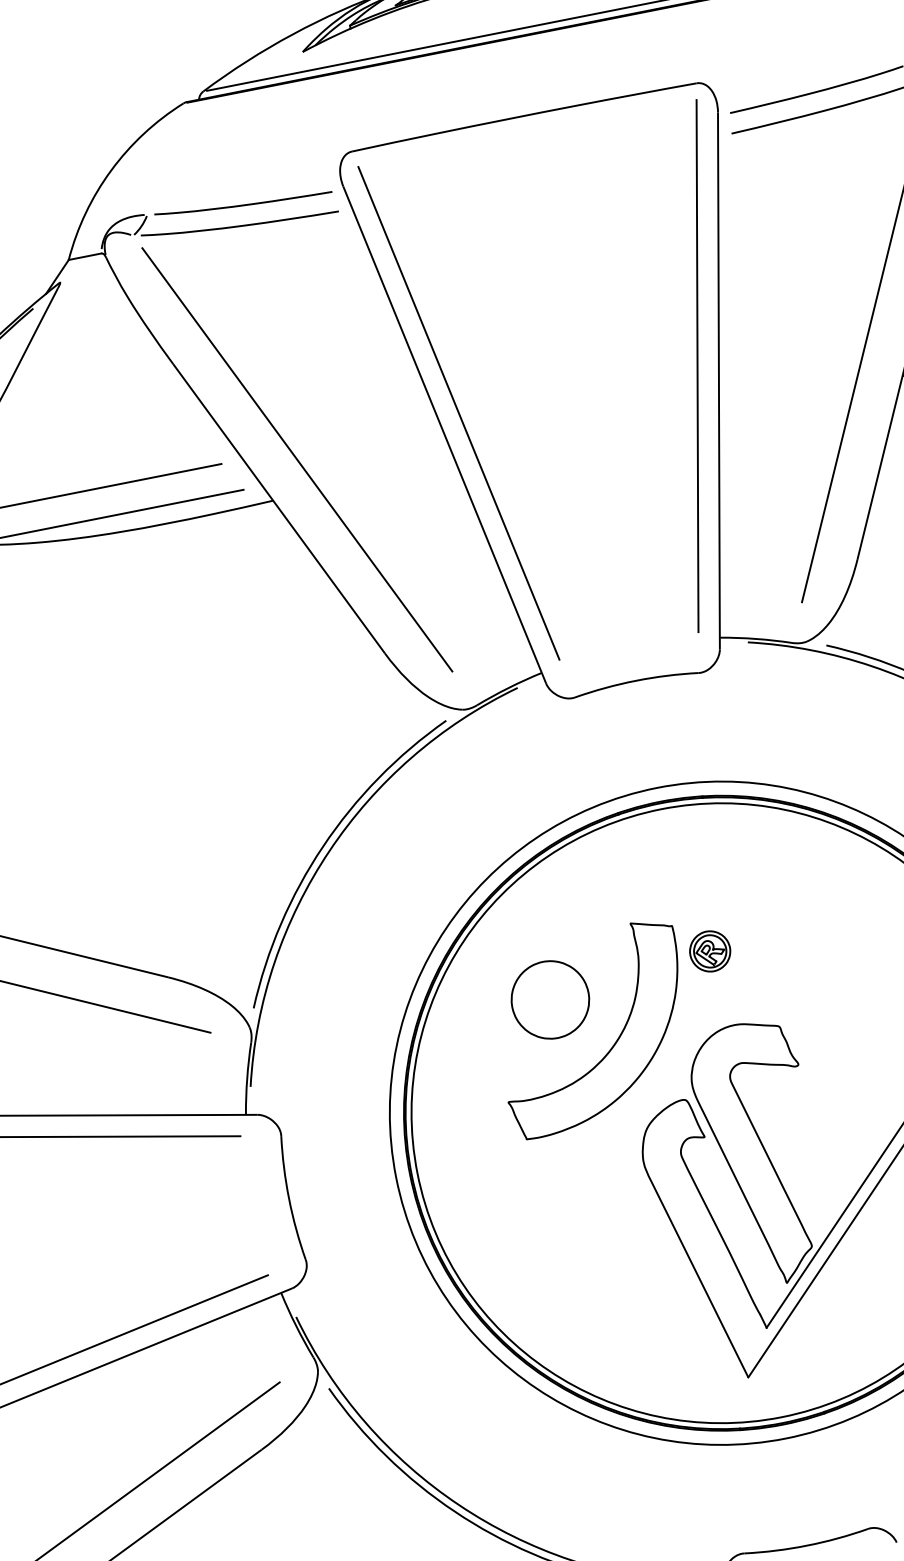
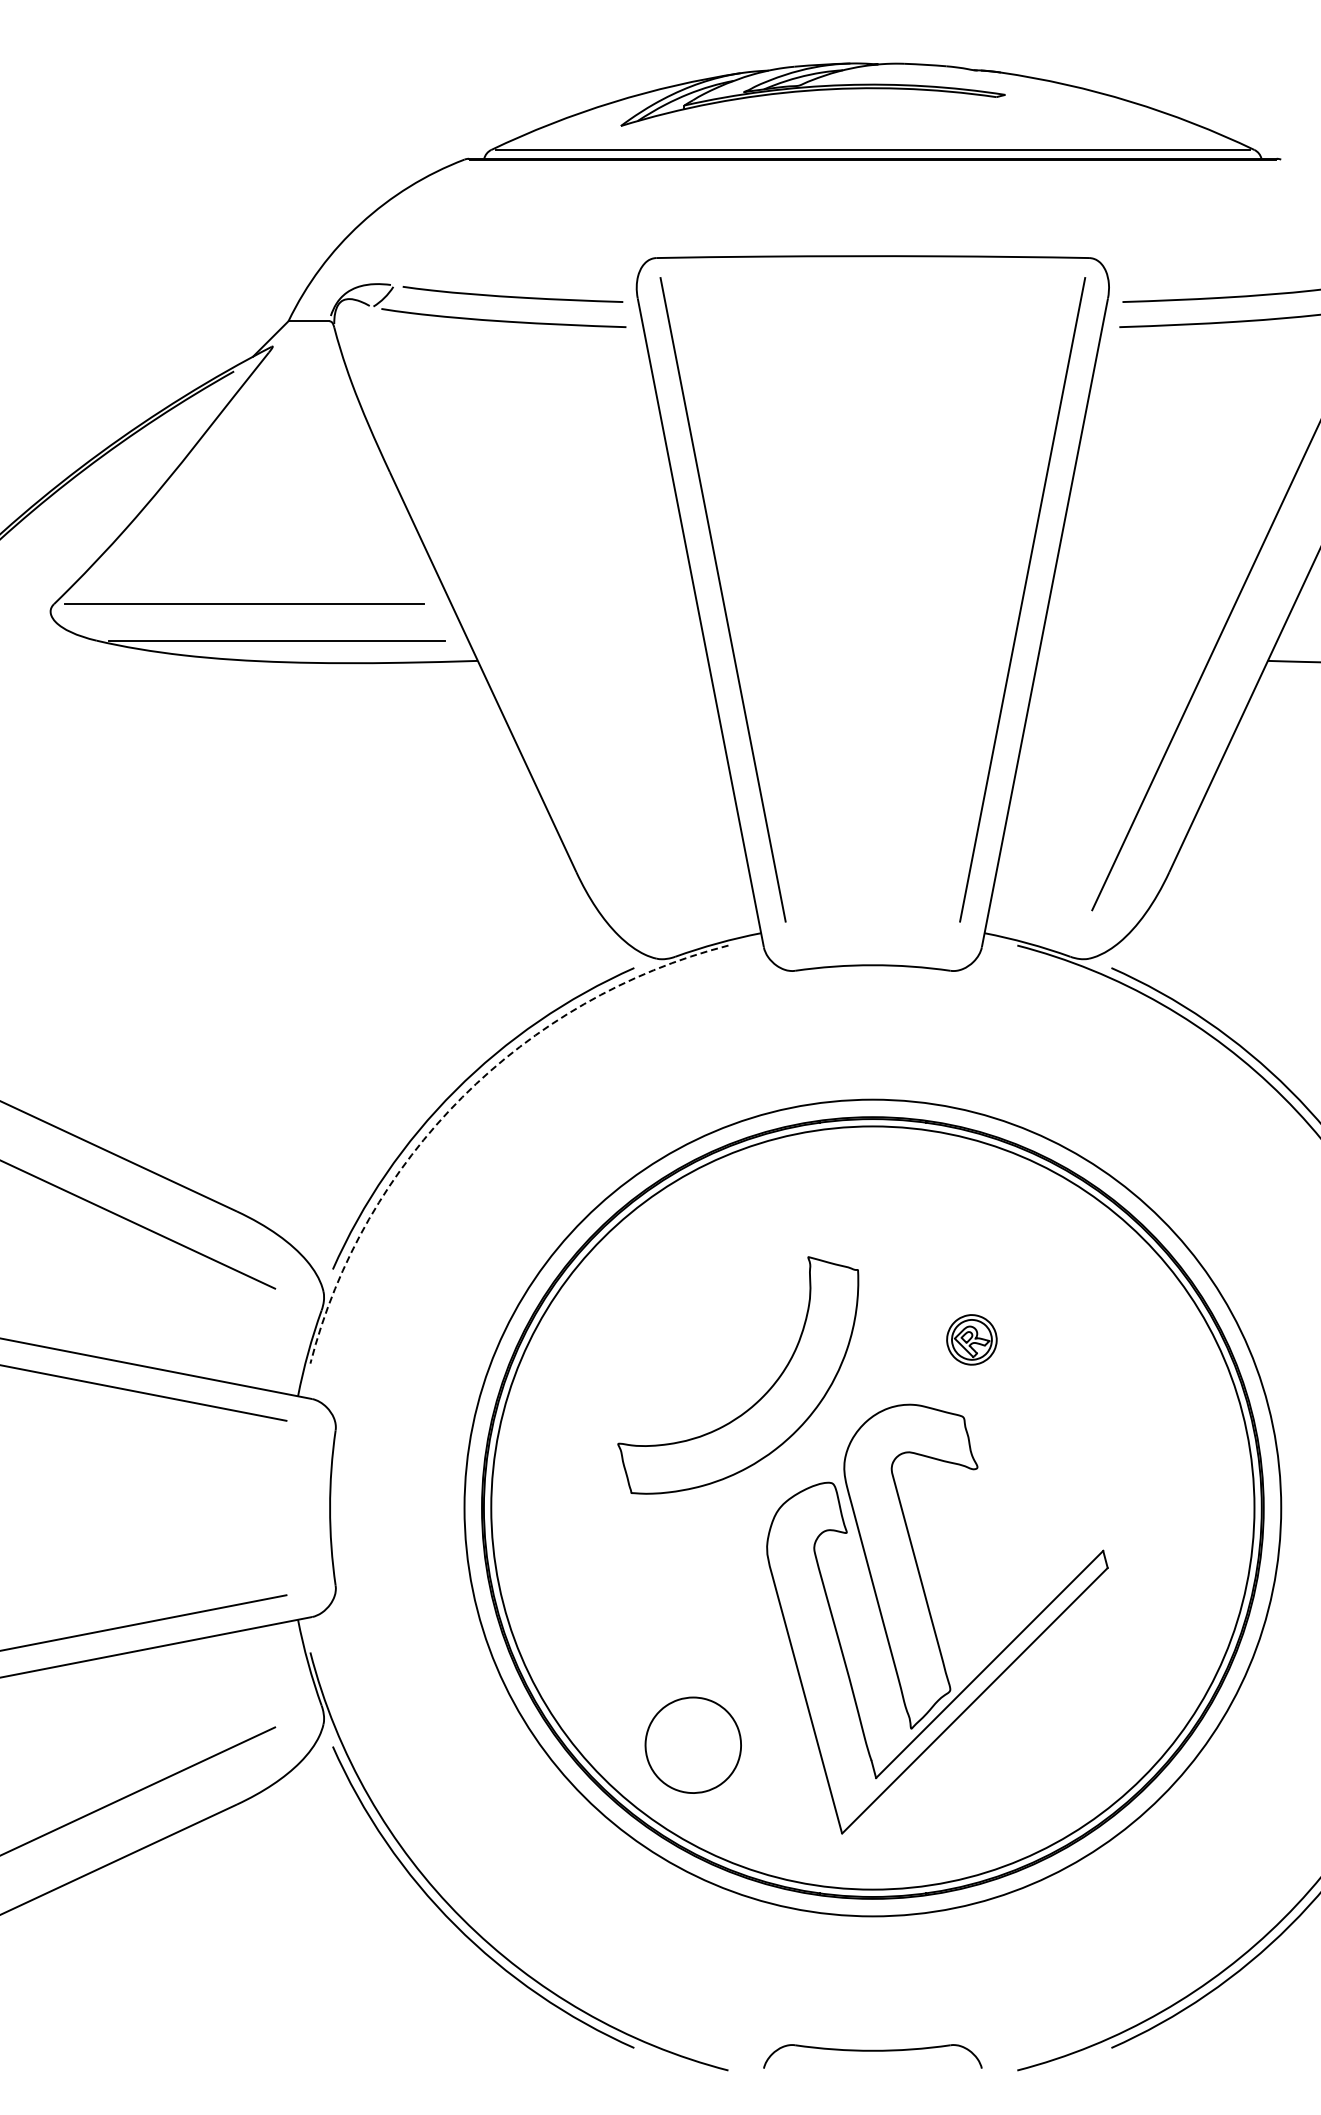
line: (297, 460) -> (516, 617), removed
arc: (329, 850) -> (462, 1097), solid -> dashed
part: (709, 951) -> (971, 1339), moved
part: (549, 999) -> (692, 1744), moved

